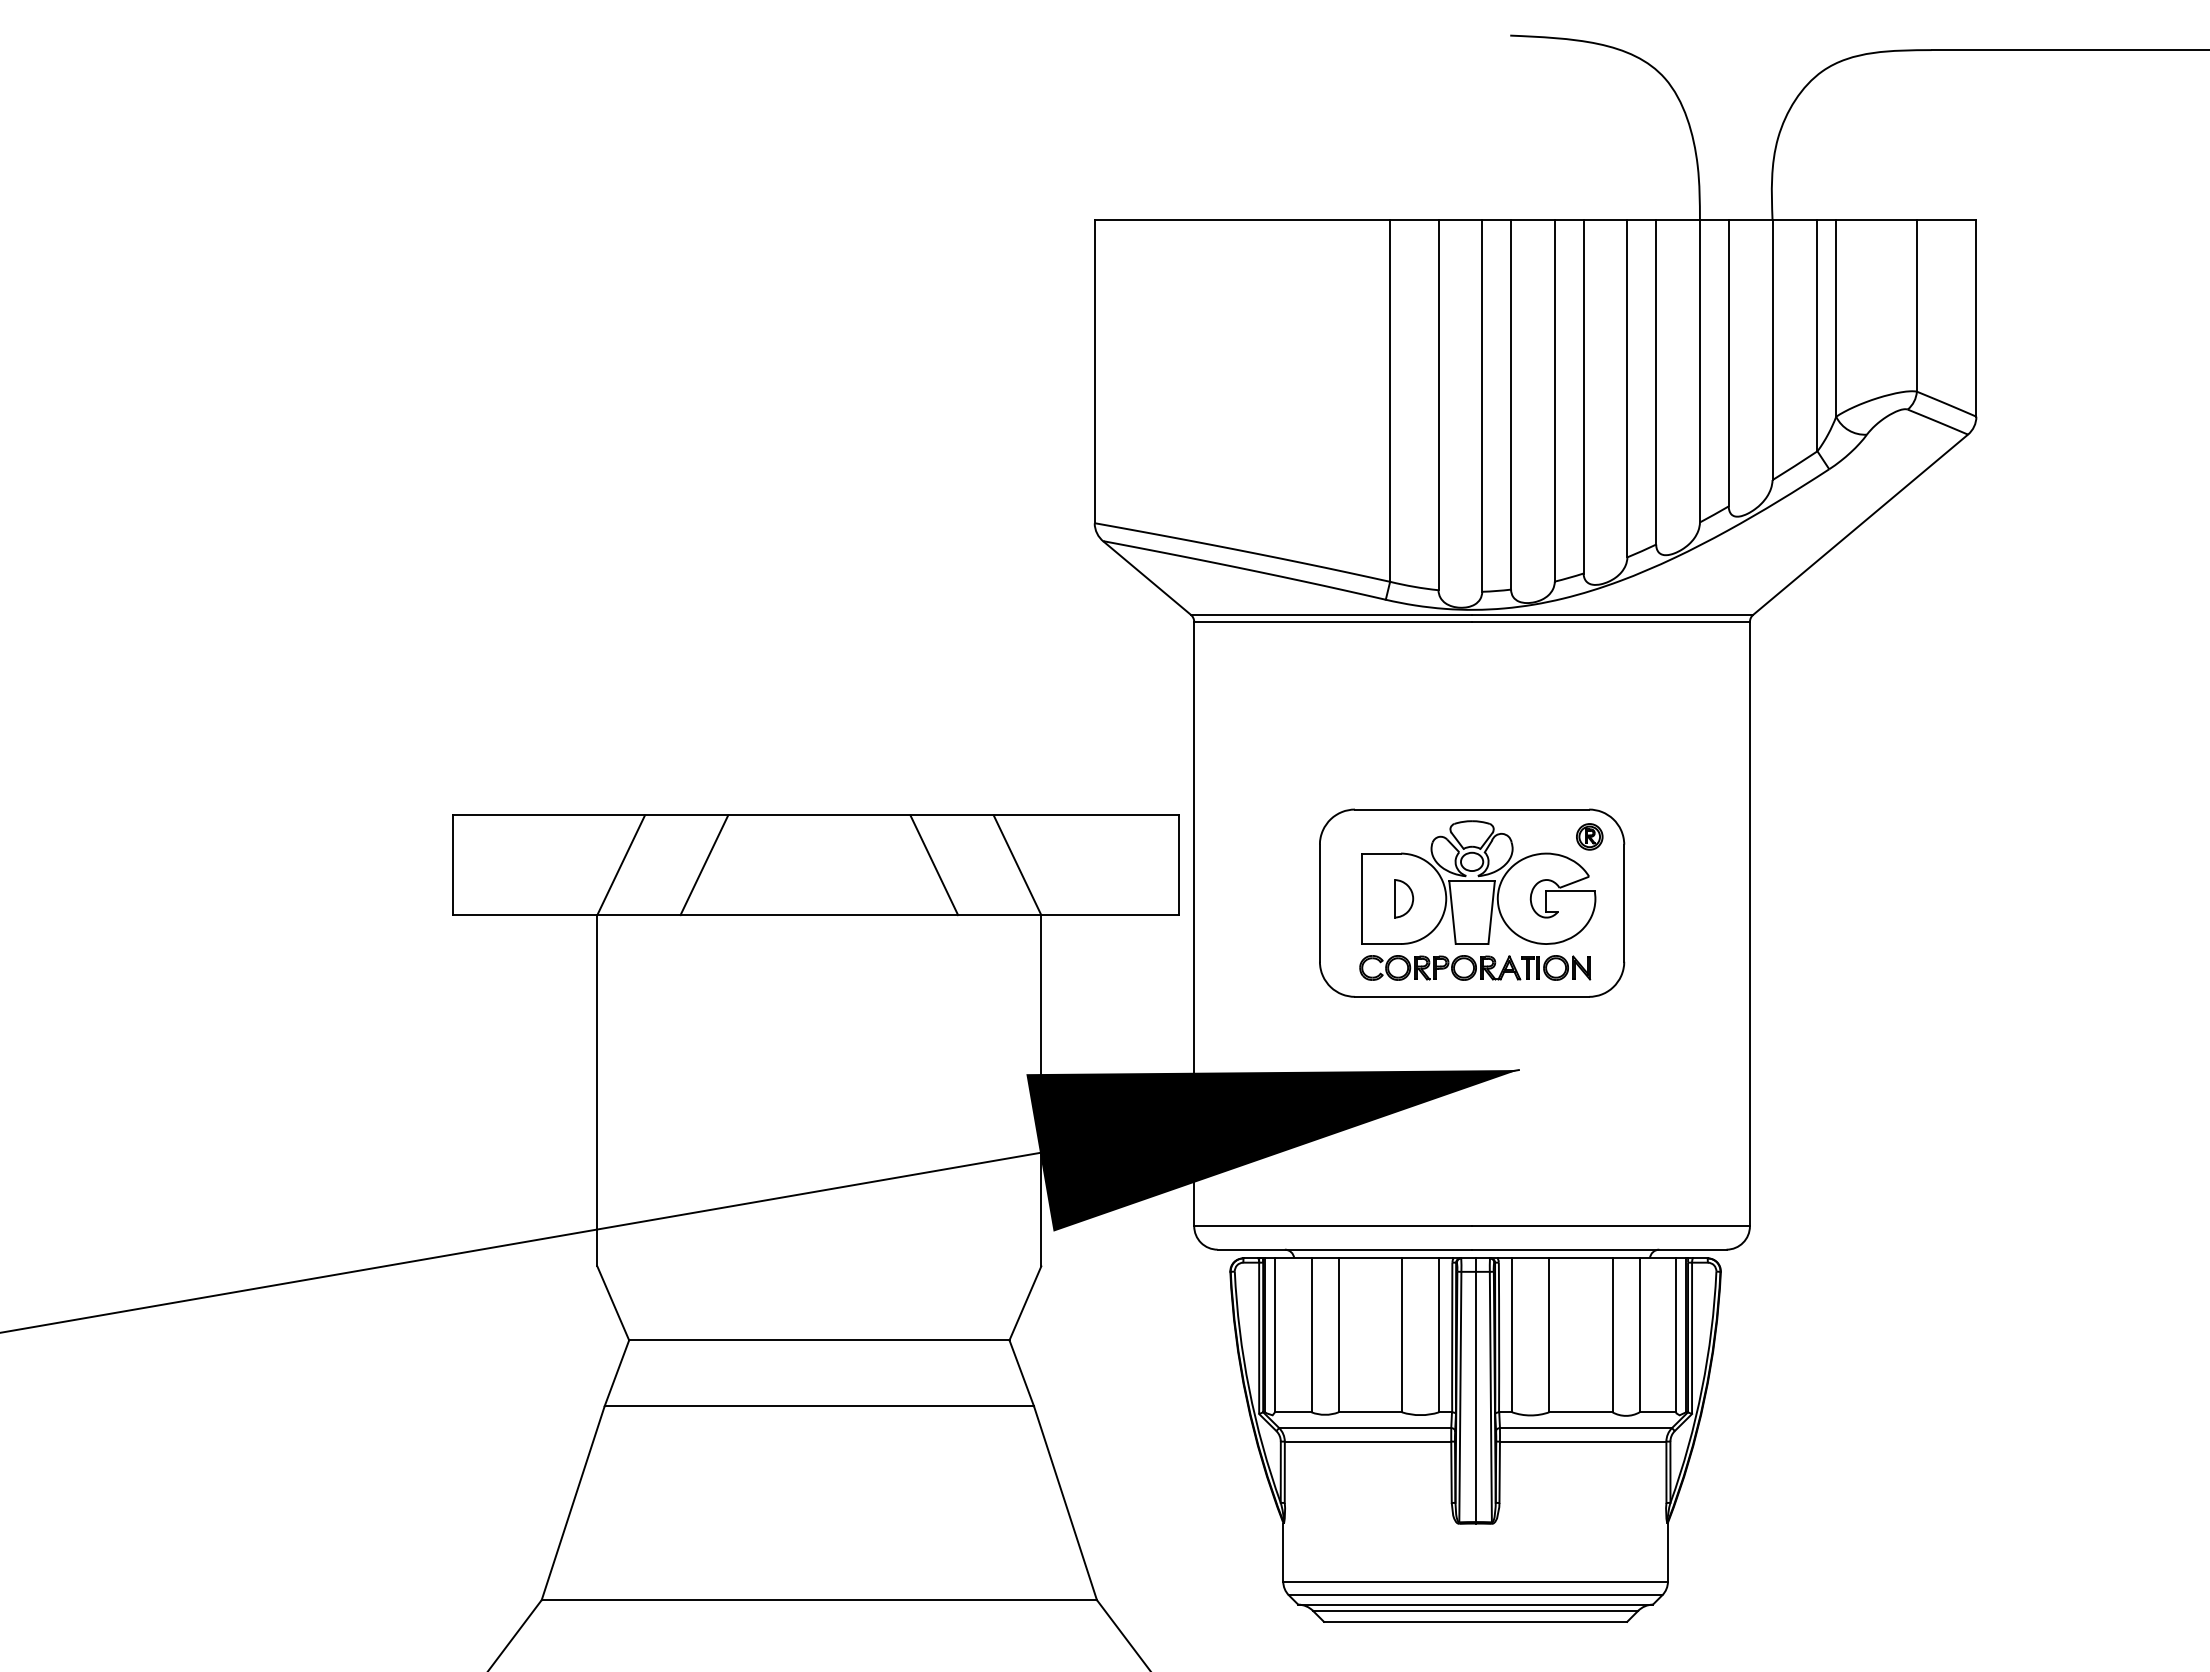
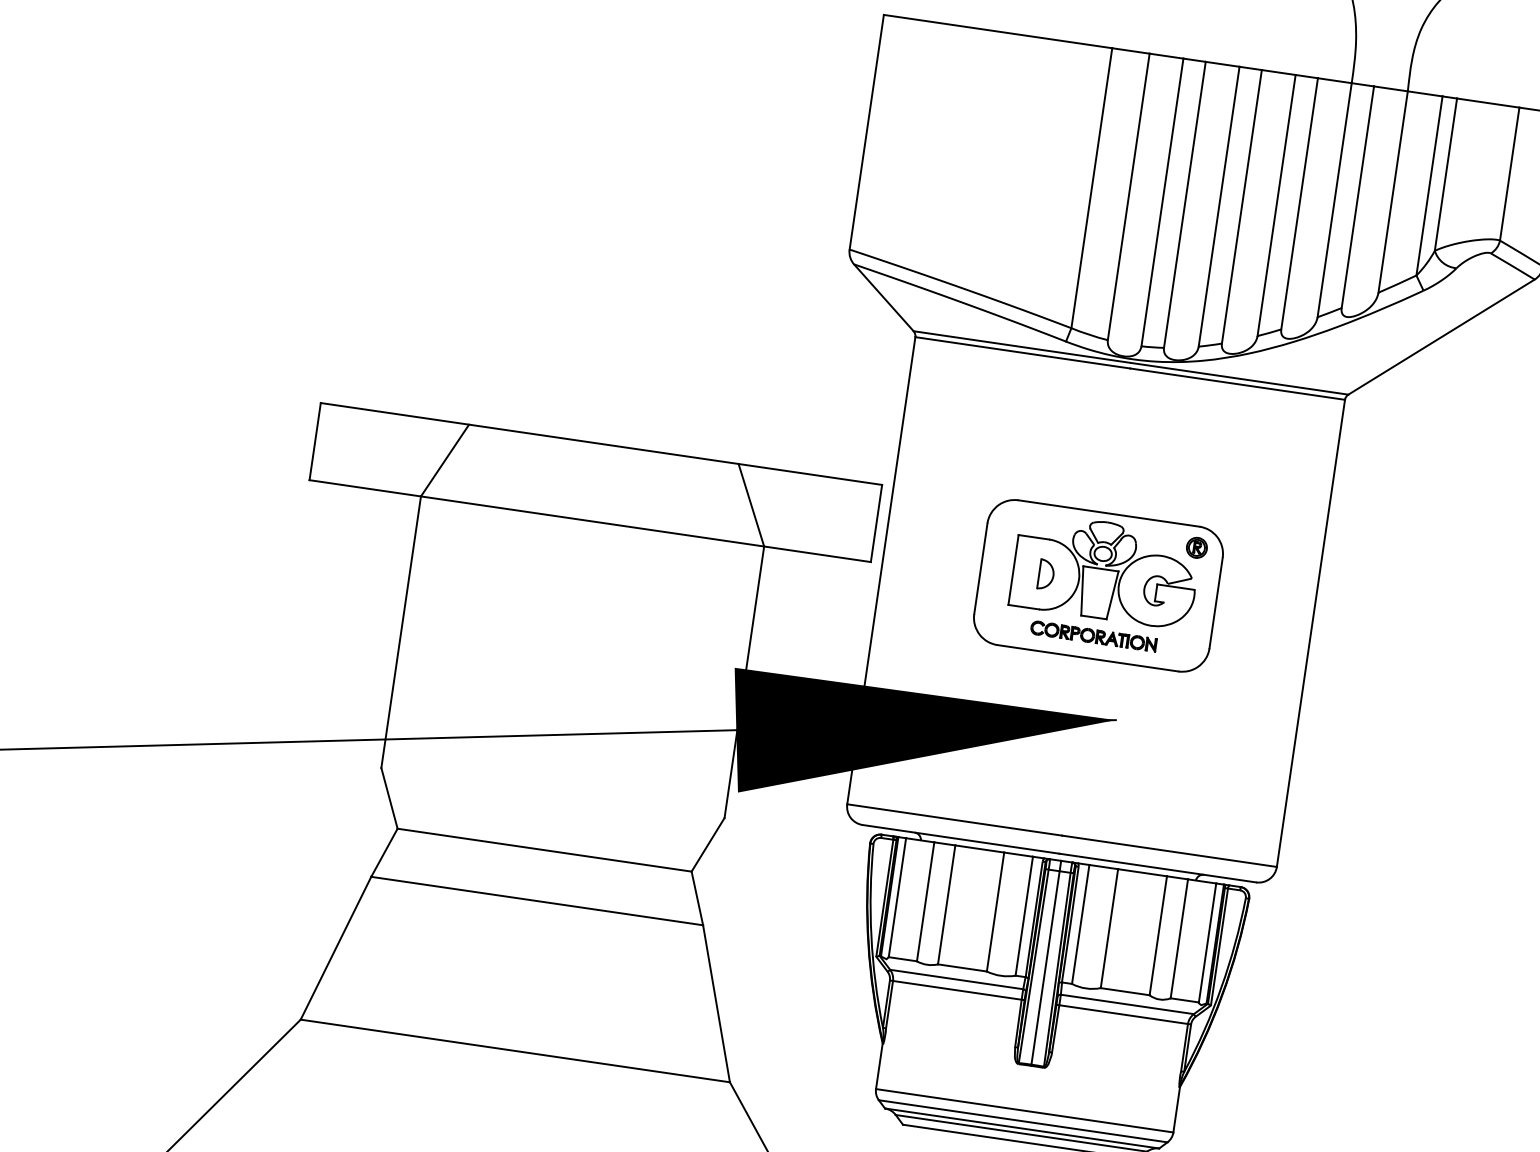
line: (704, 865) -> (509, 470), removed
line: (934, 865) -> (687, 496), removed
part: (1475, 967) -> (1093, 635), size x0.7

